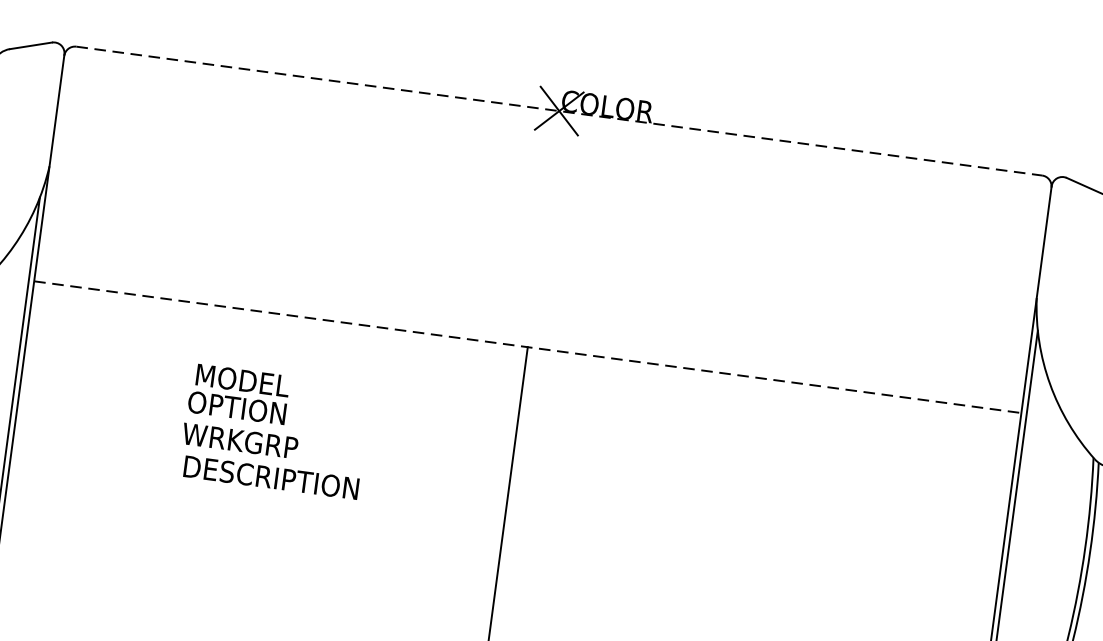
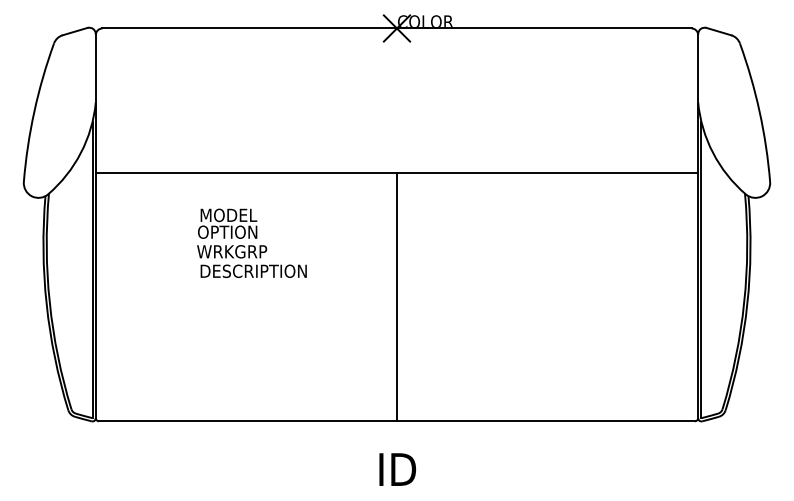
line: (560, 111) -> (397, 28), dashed -> solid
line: (528, 347) -> (397, 172), dashed -> solid

